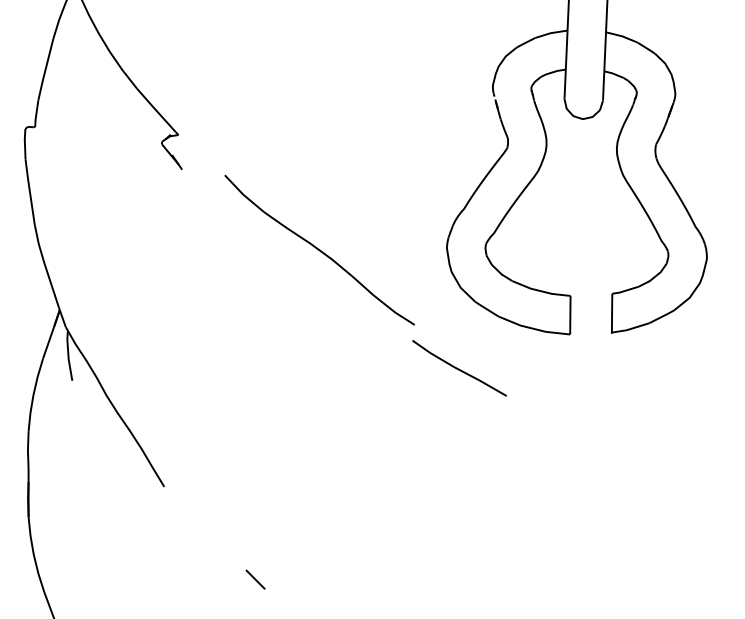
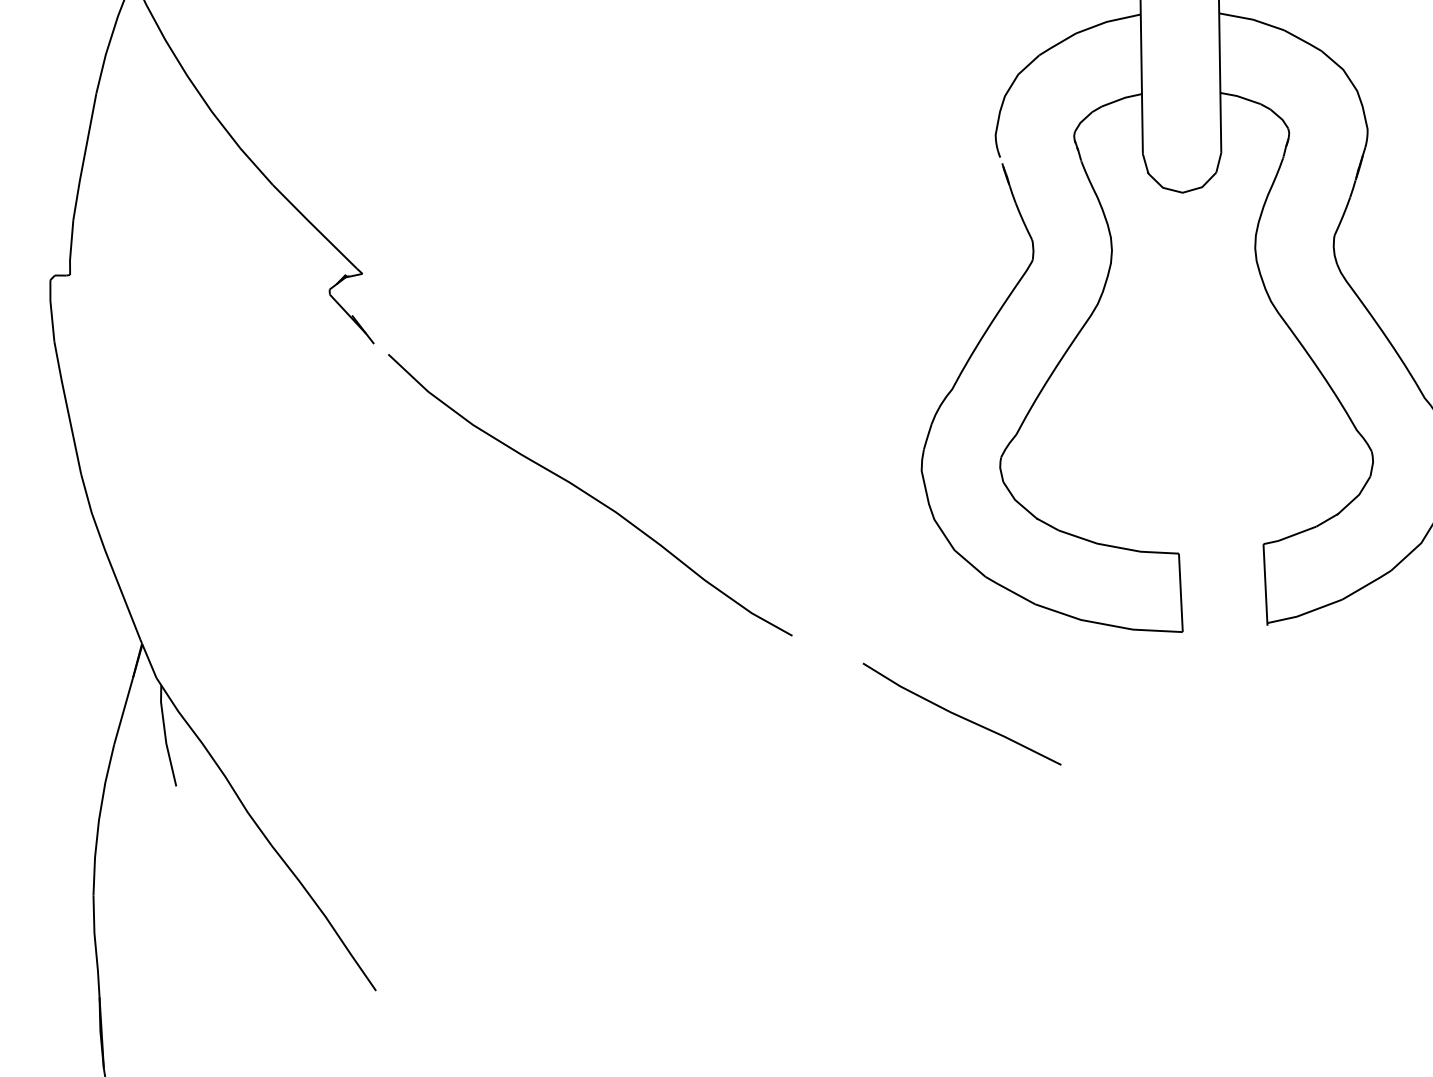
curve: (319, 249) -> (589, 493), moved

